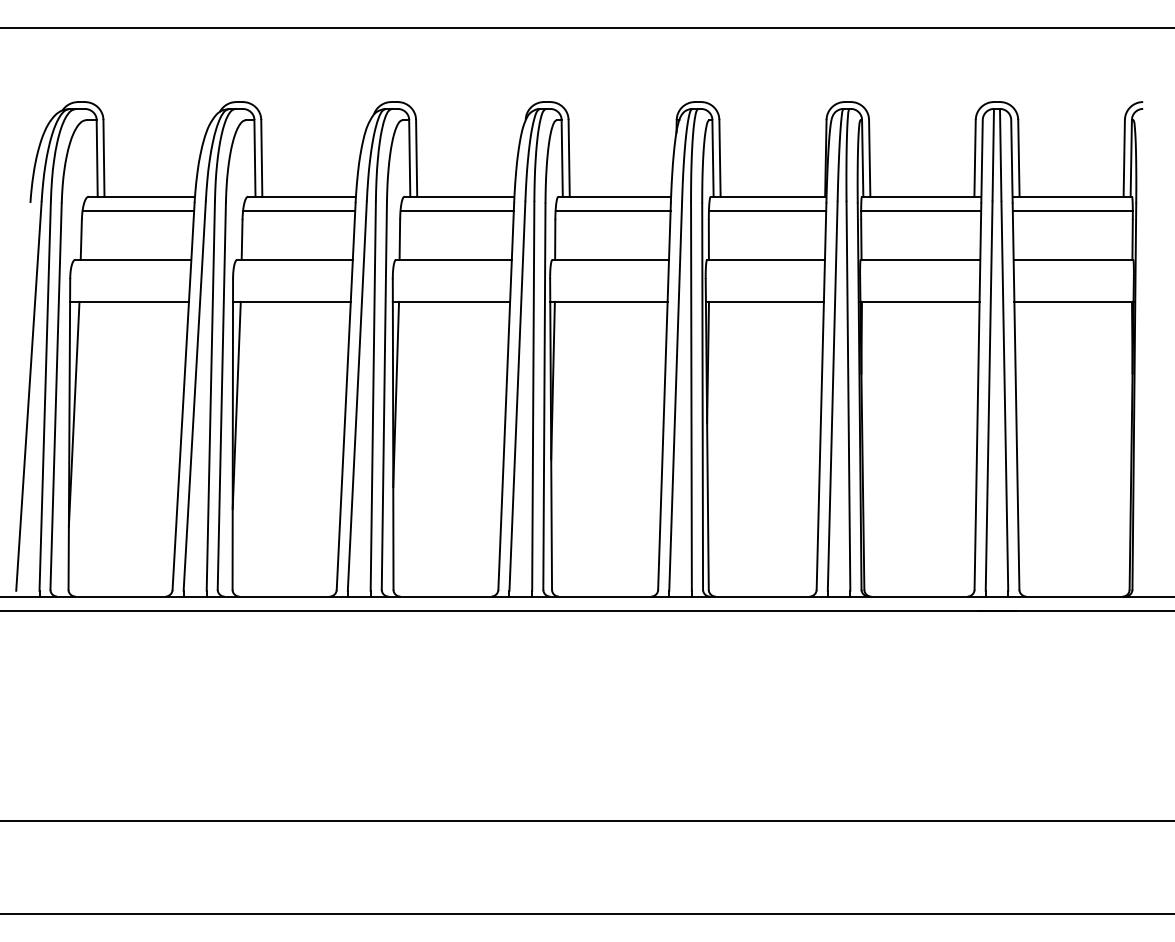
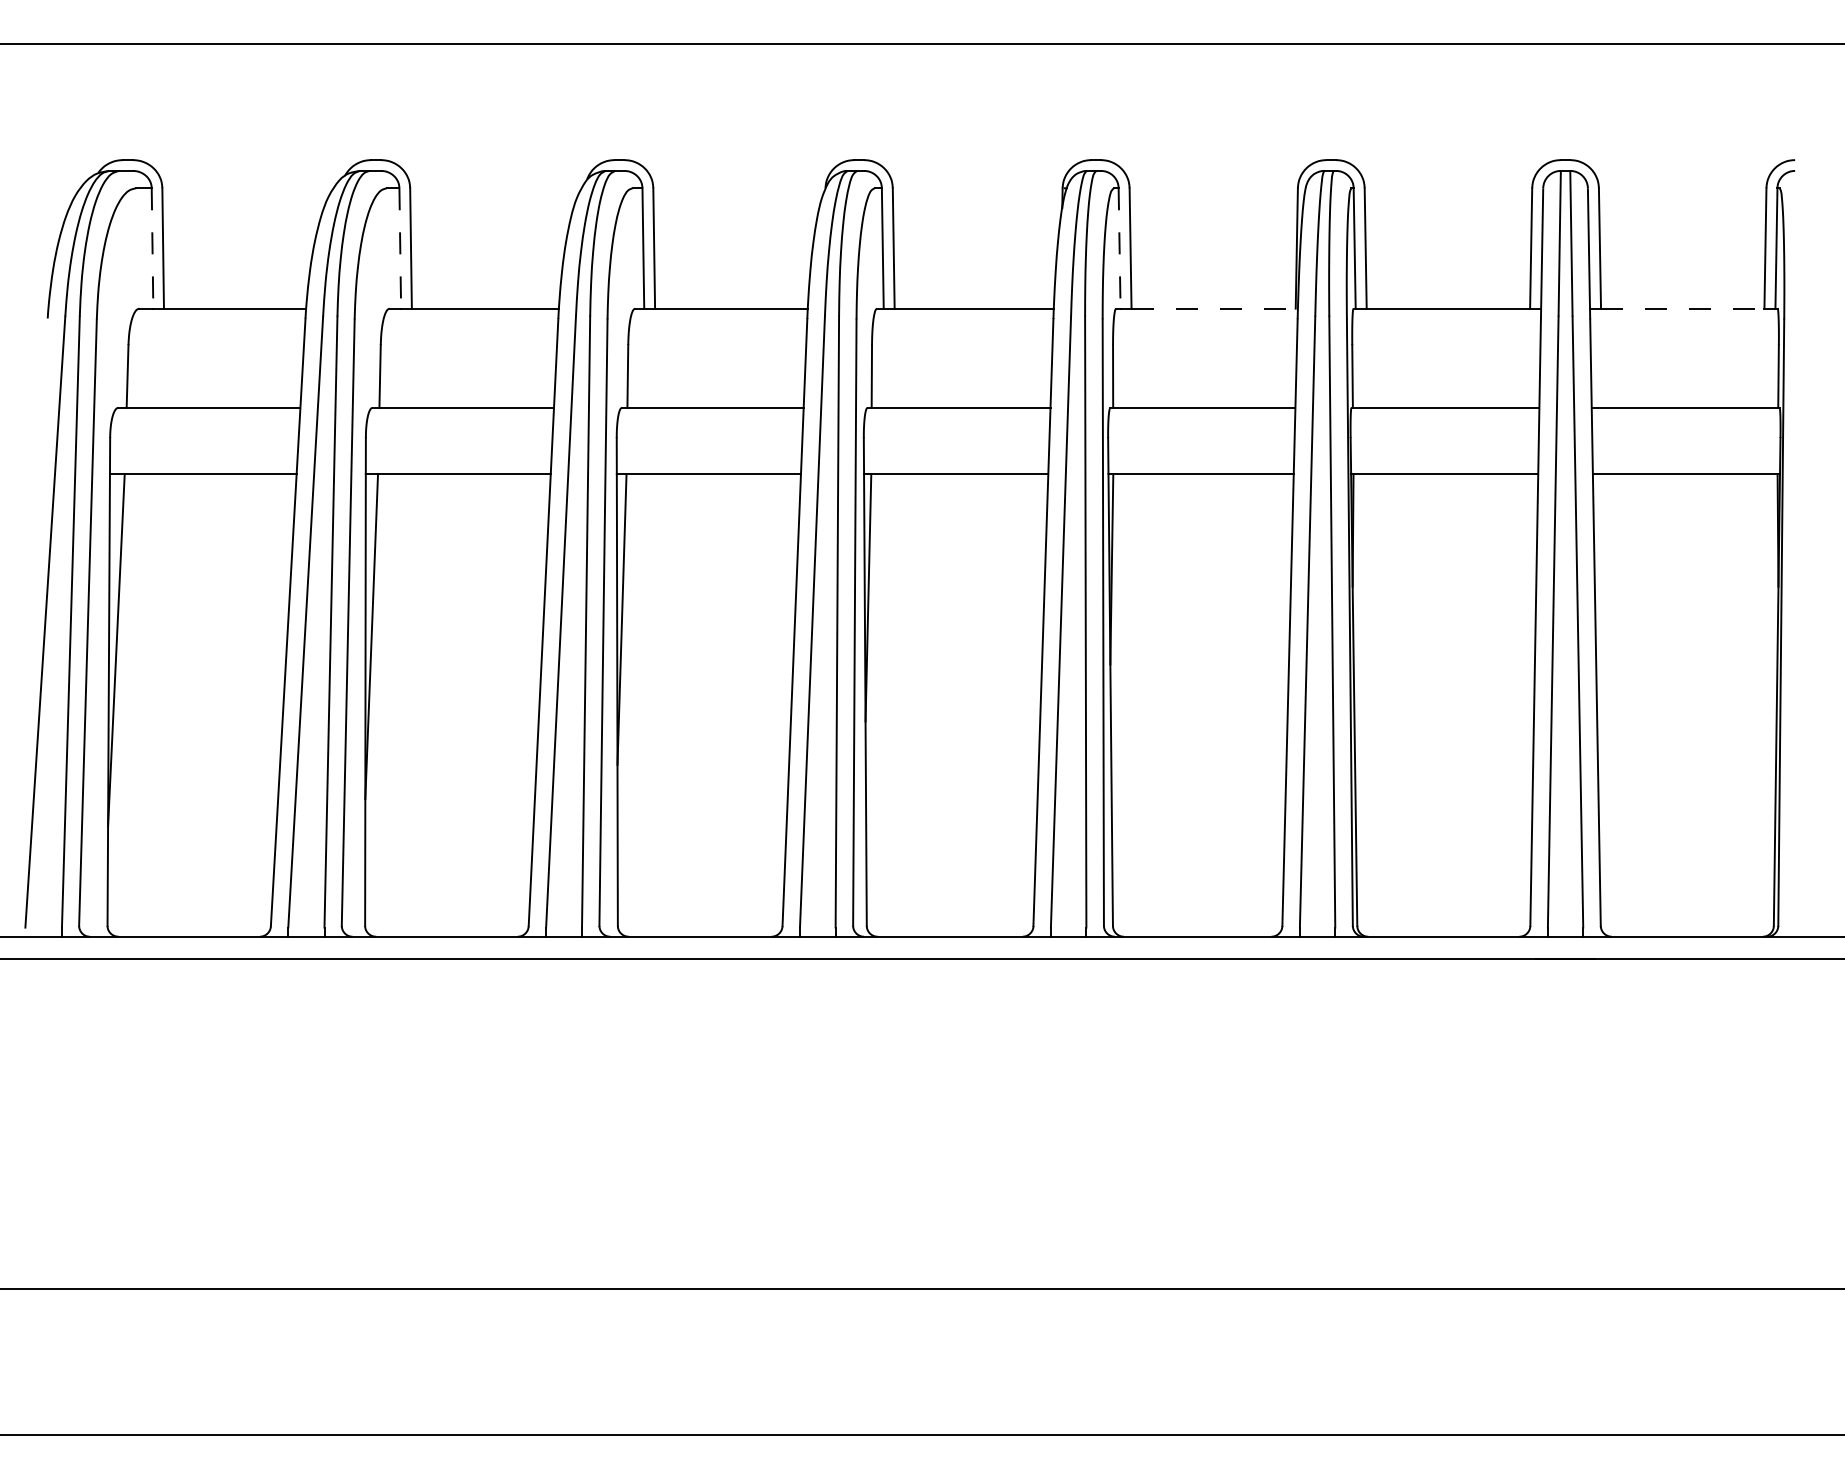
line: (97, 158) -> (153, 248), solid -> dashed
line: (254, 158) -> (399, 248), solid -> dashed
line: (713, 158) -> (1120, 248), solid -> dashed
line: (773, 196) -> (1214, 308), solid -> dashed
line: (1072, 196) -> (1684, 308), solid -> dashed
line: (138, 210) -> (217, 330), removed
line: (299, 210) -> (470, 330), removed
line: (456, 210) -> (716, 330), removed
line: (612, 210) -> (961, 330), removed
line: (767, 210) -> (1205, 330), removed
line: (921, 210) -> (1447, 330), removed
line: (1072, 210) -> (1684, 330), removed

